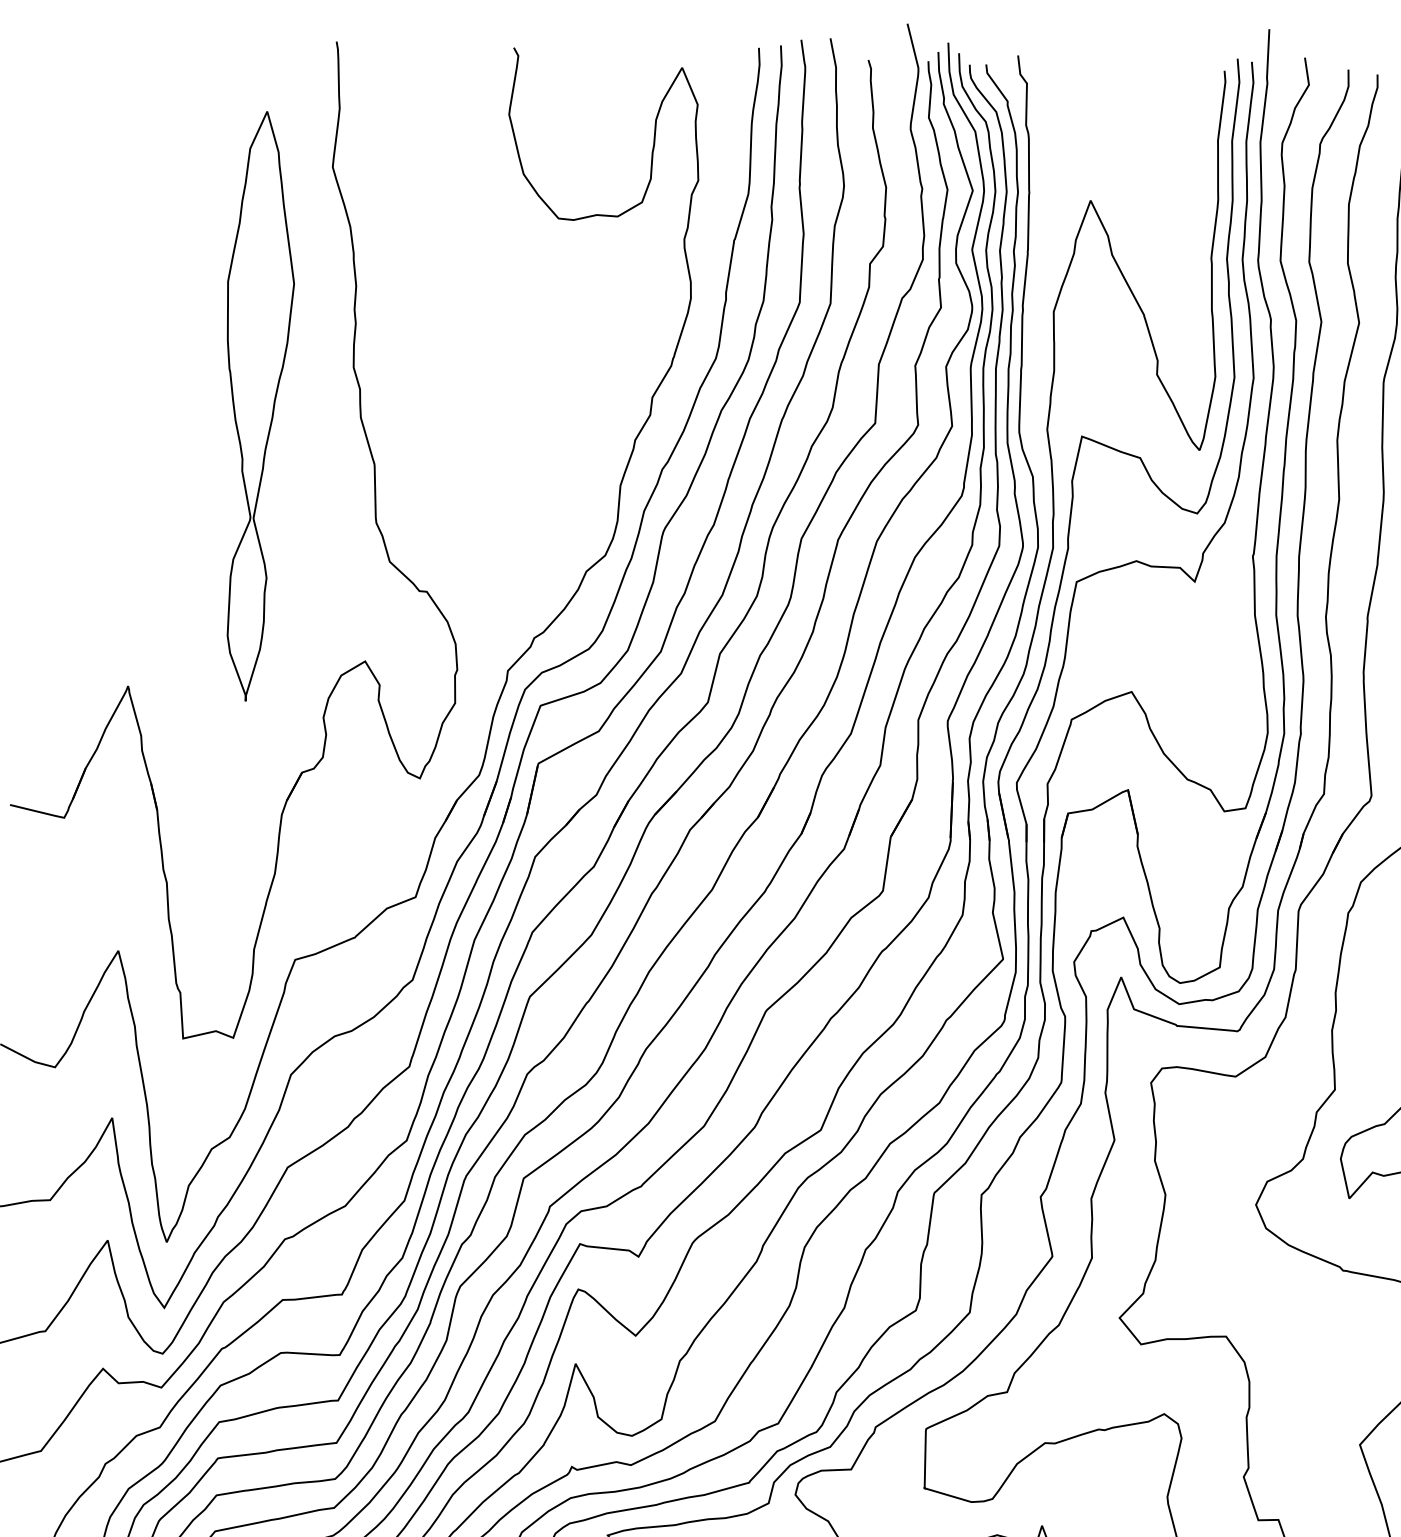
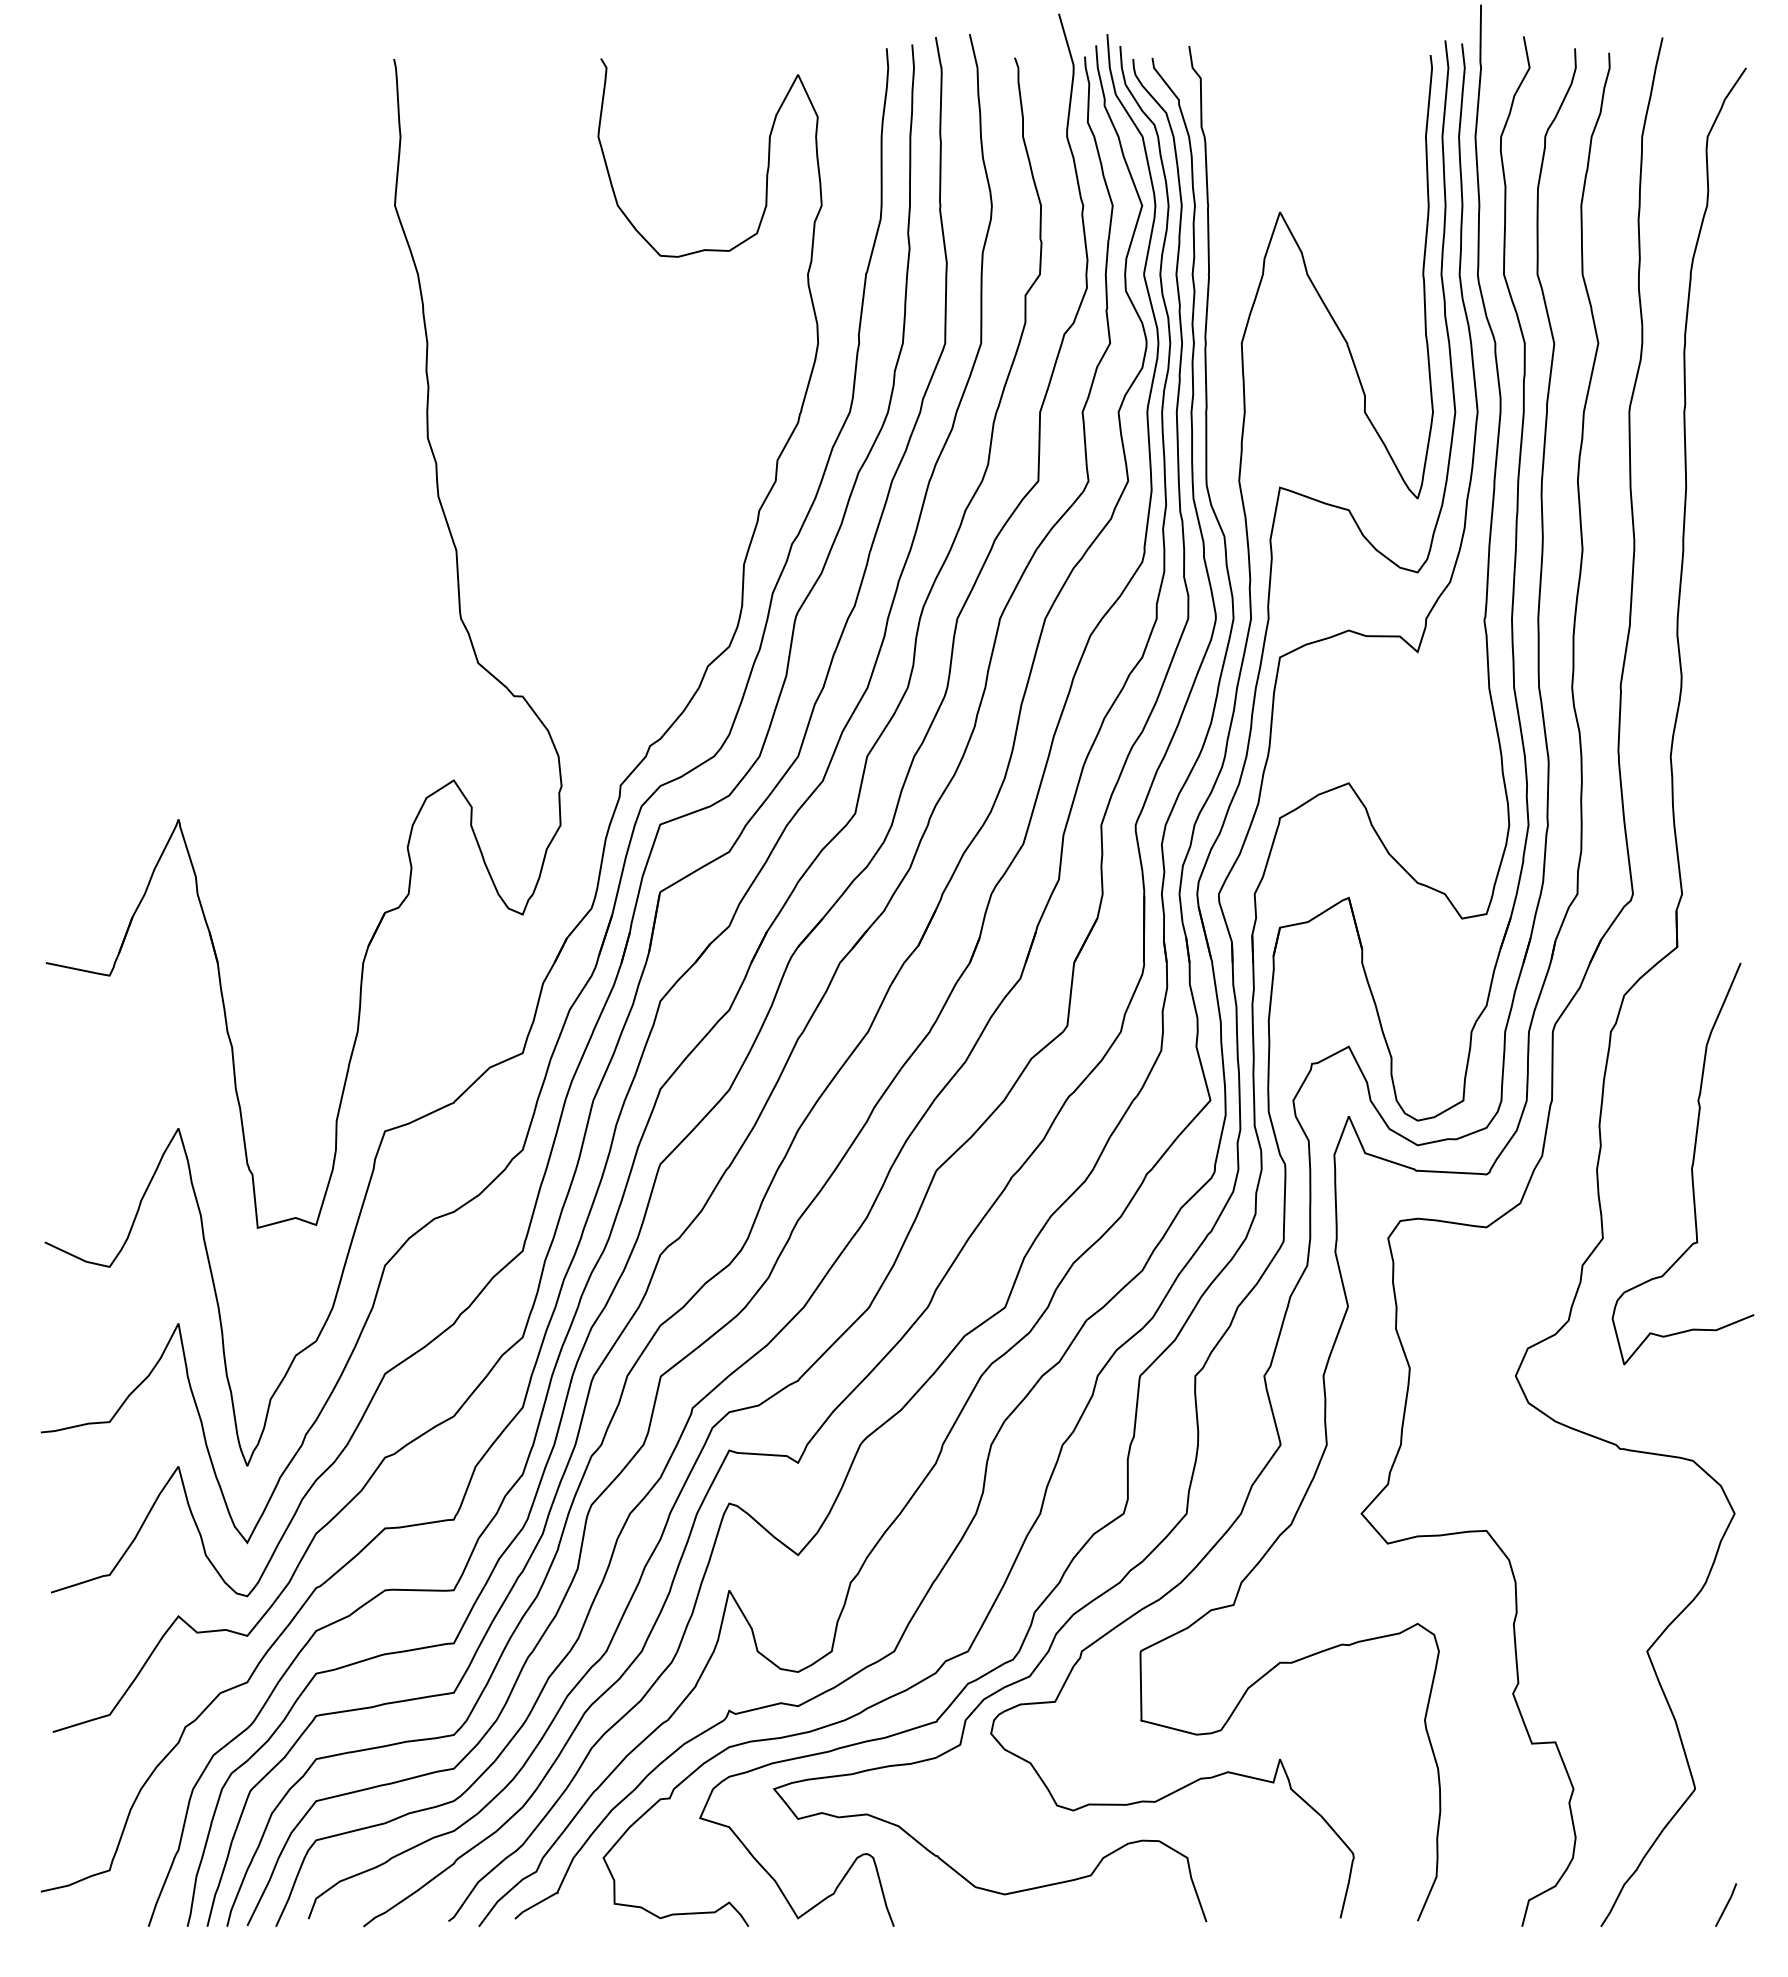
part: (255, 406) -> (315, 487), removed

